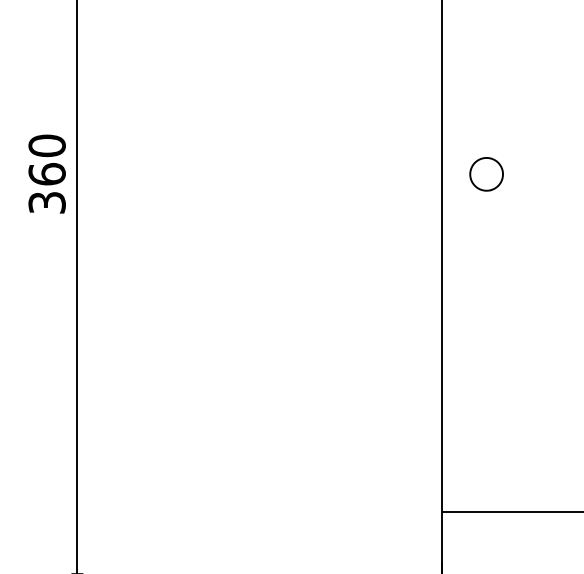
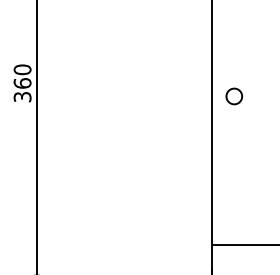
part: (487, 174) -> (234, 96), moved

